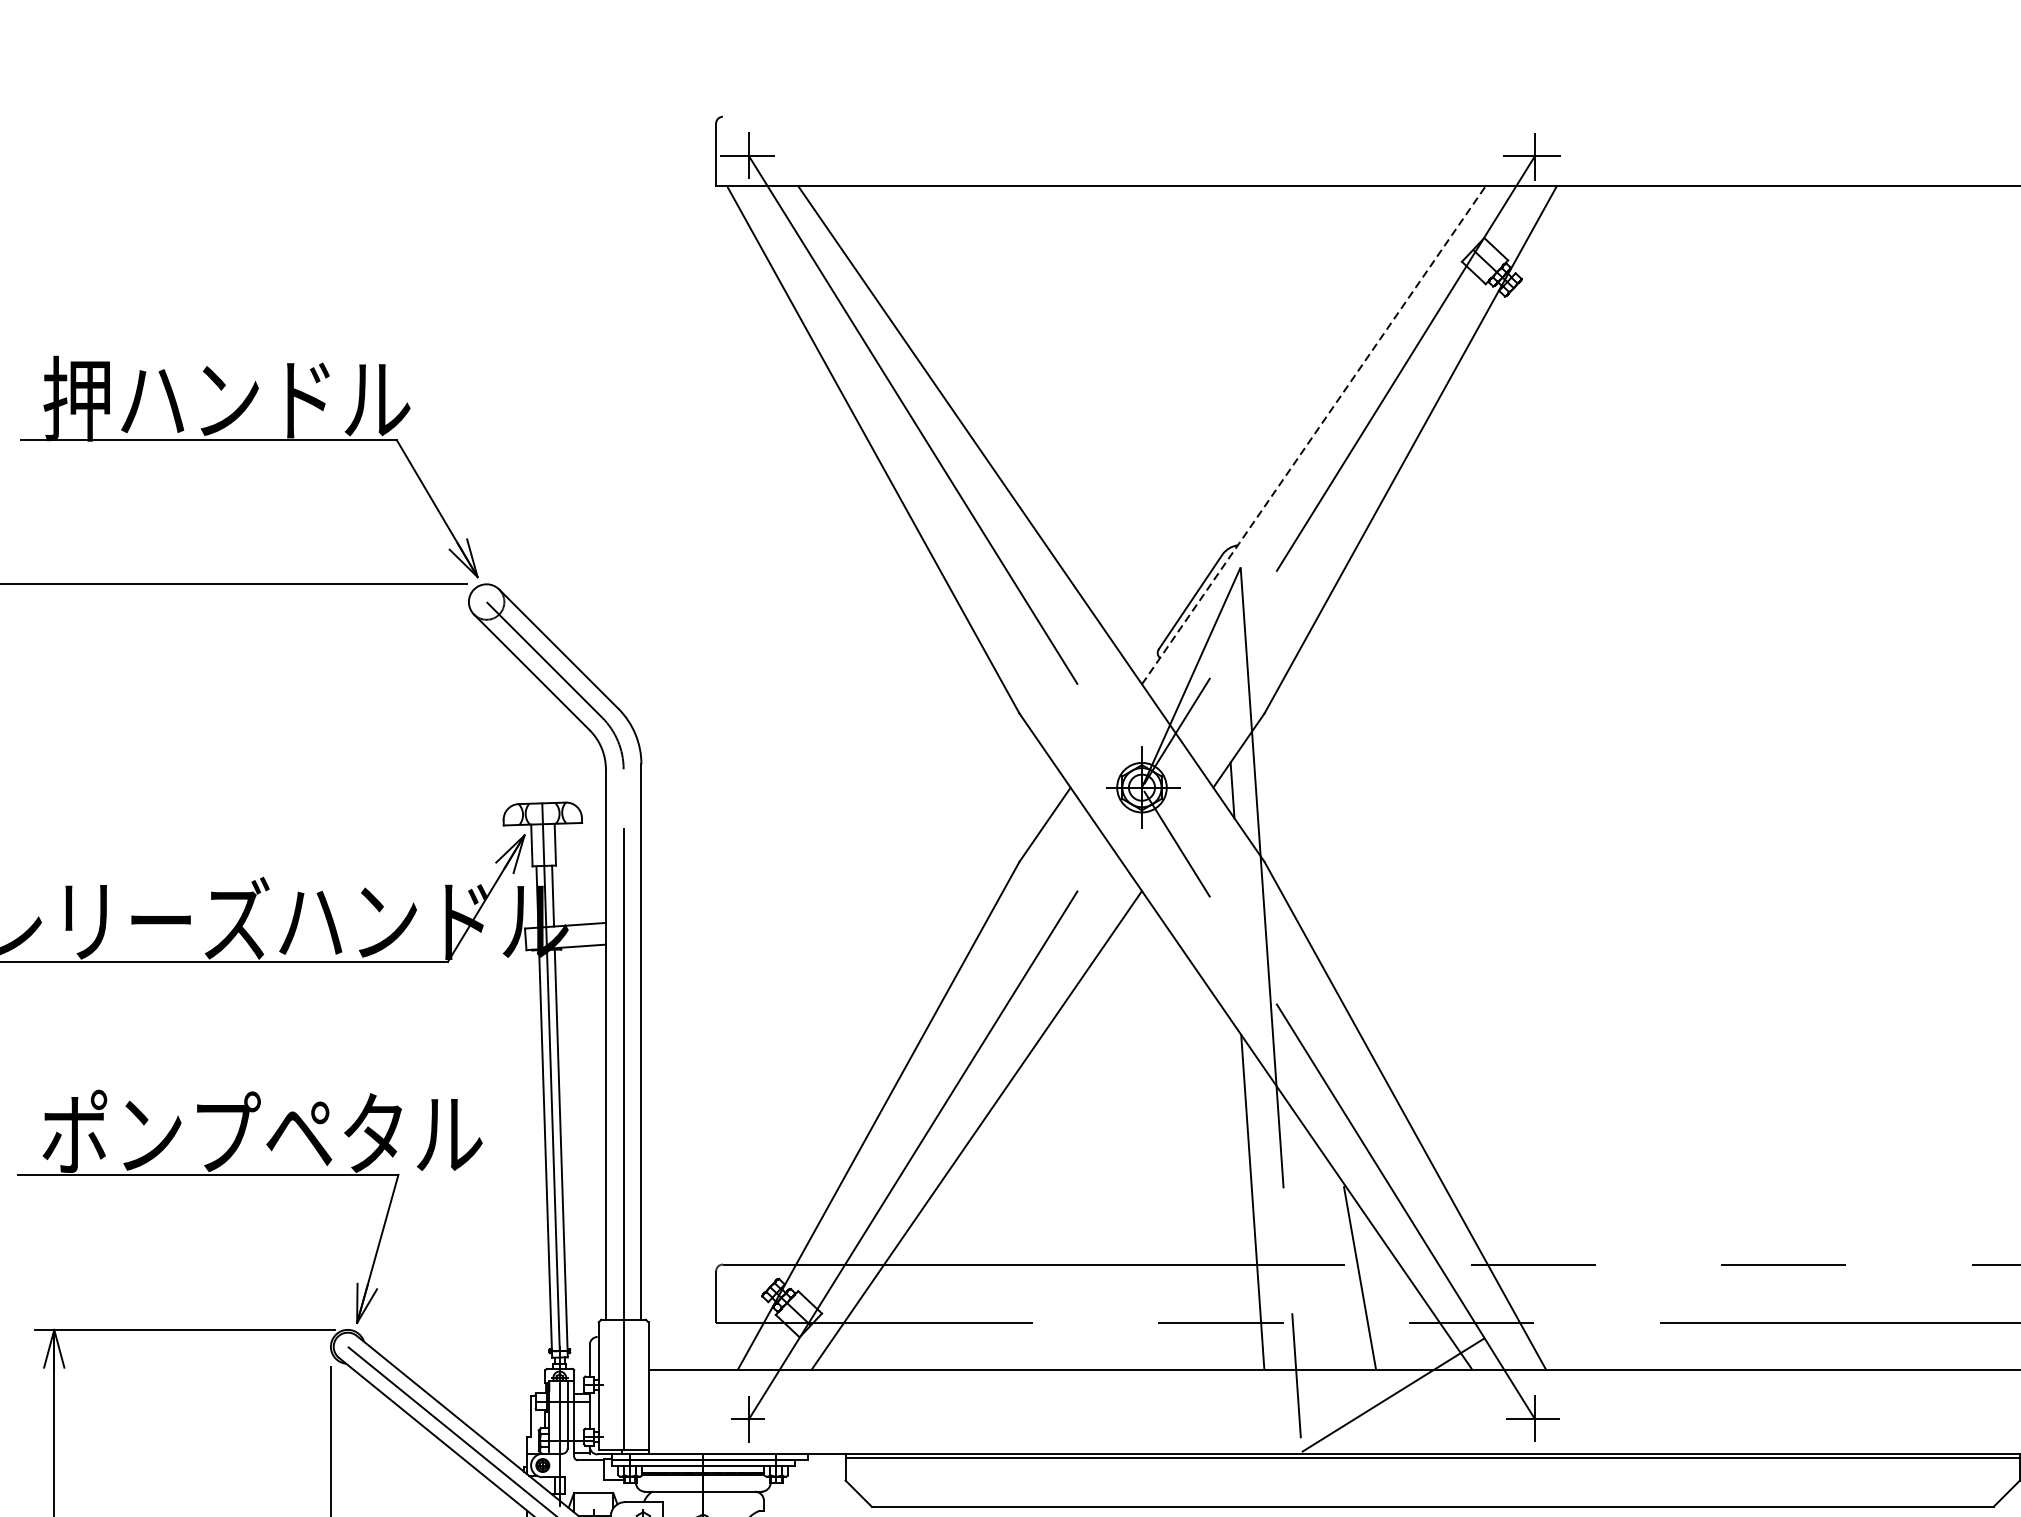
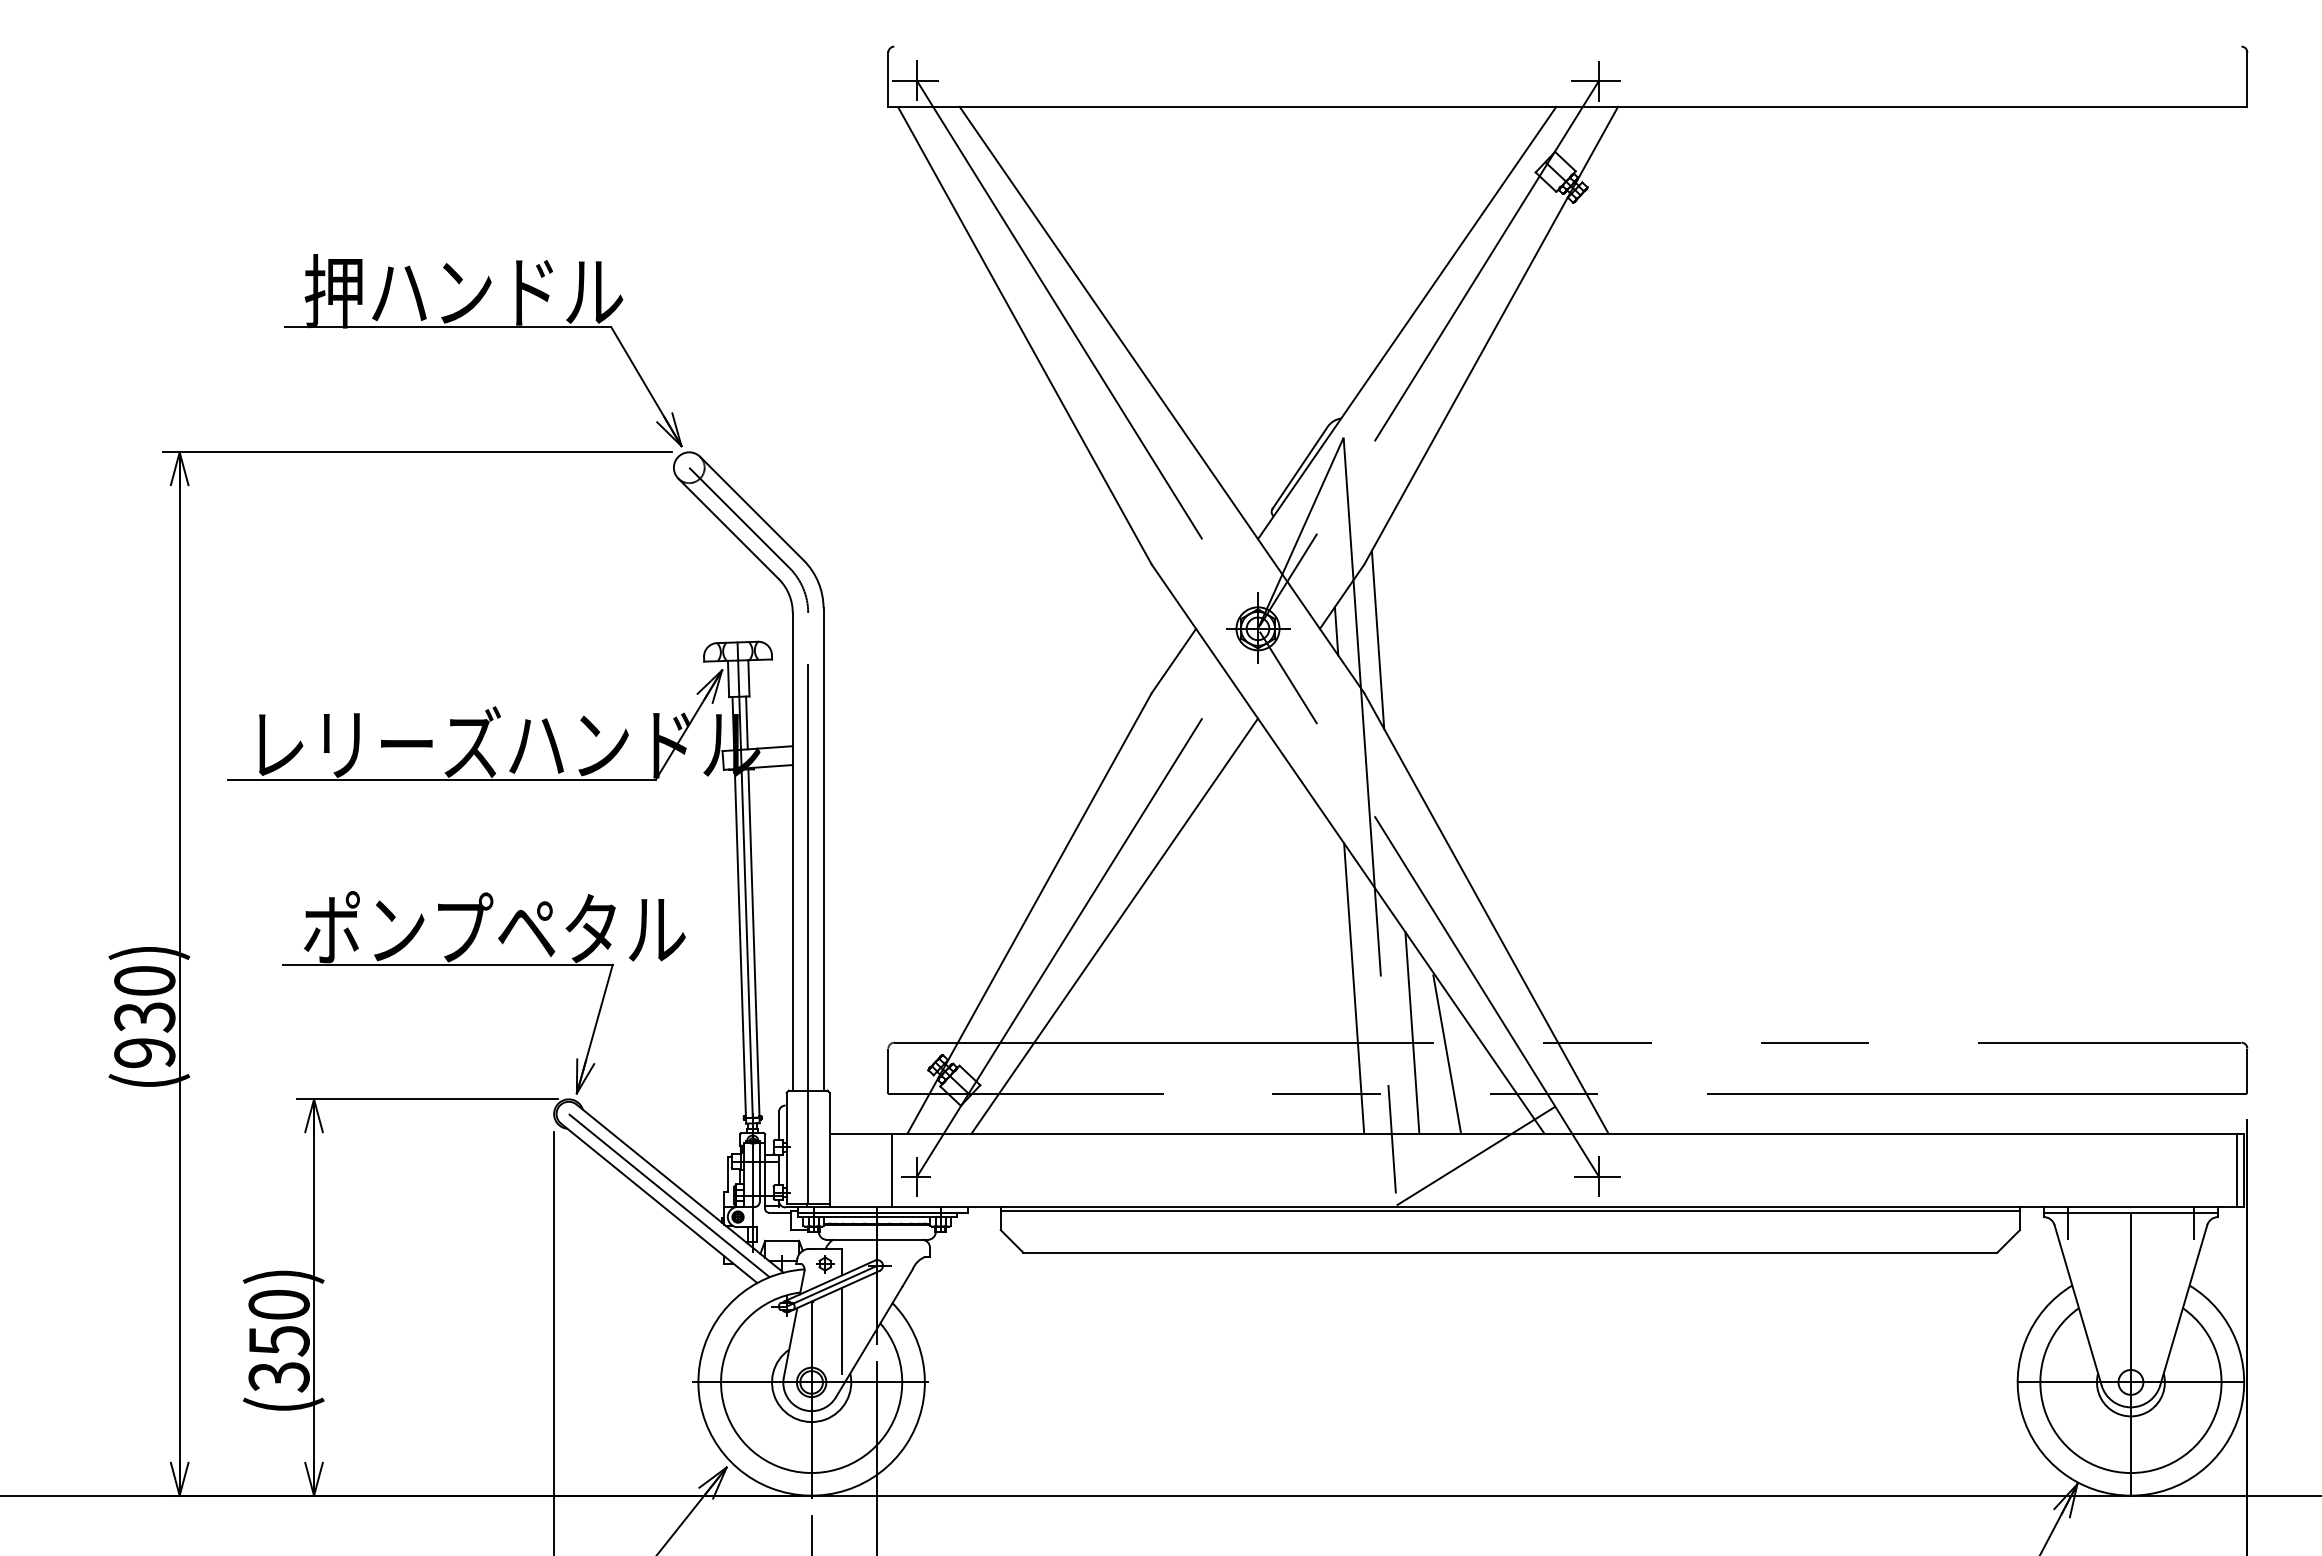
line: (1314, 434) -> (1407, 322), dashed -> solid
line: (1279, 799) -> (1377, 639), added
line: (1320, 1252) -> (1412, 1032), added
line: (720, 1411) -> (892, 1170), added

